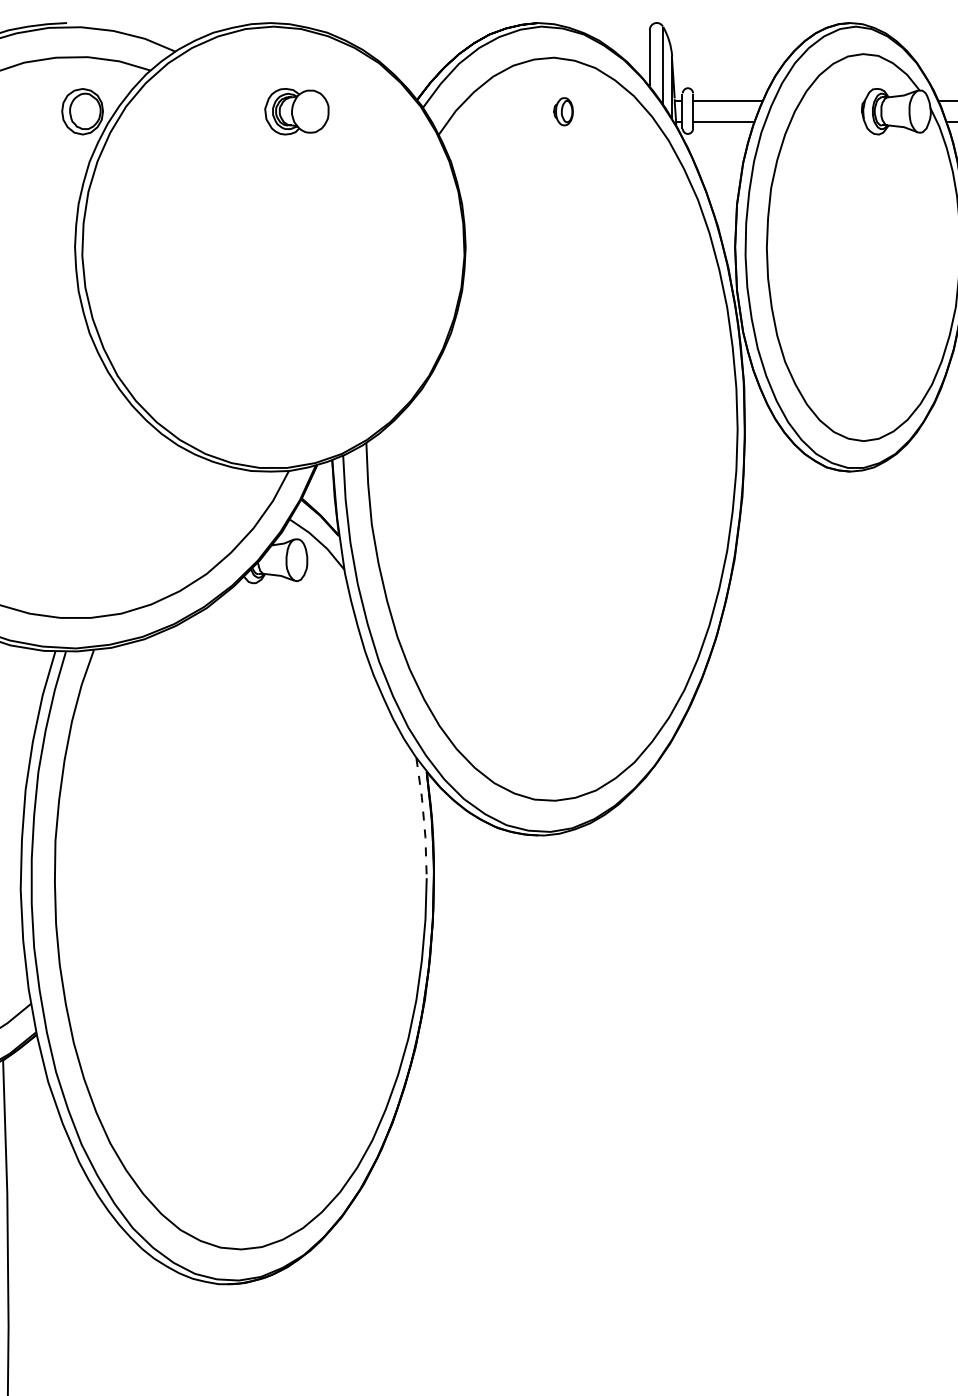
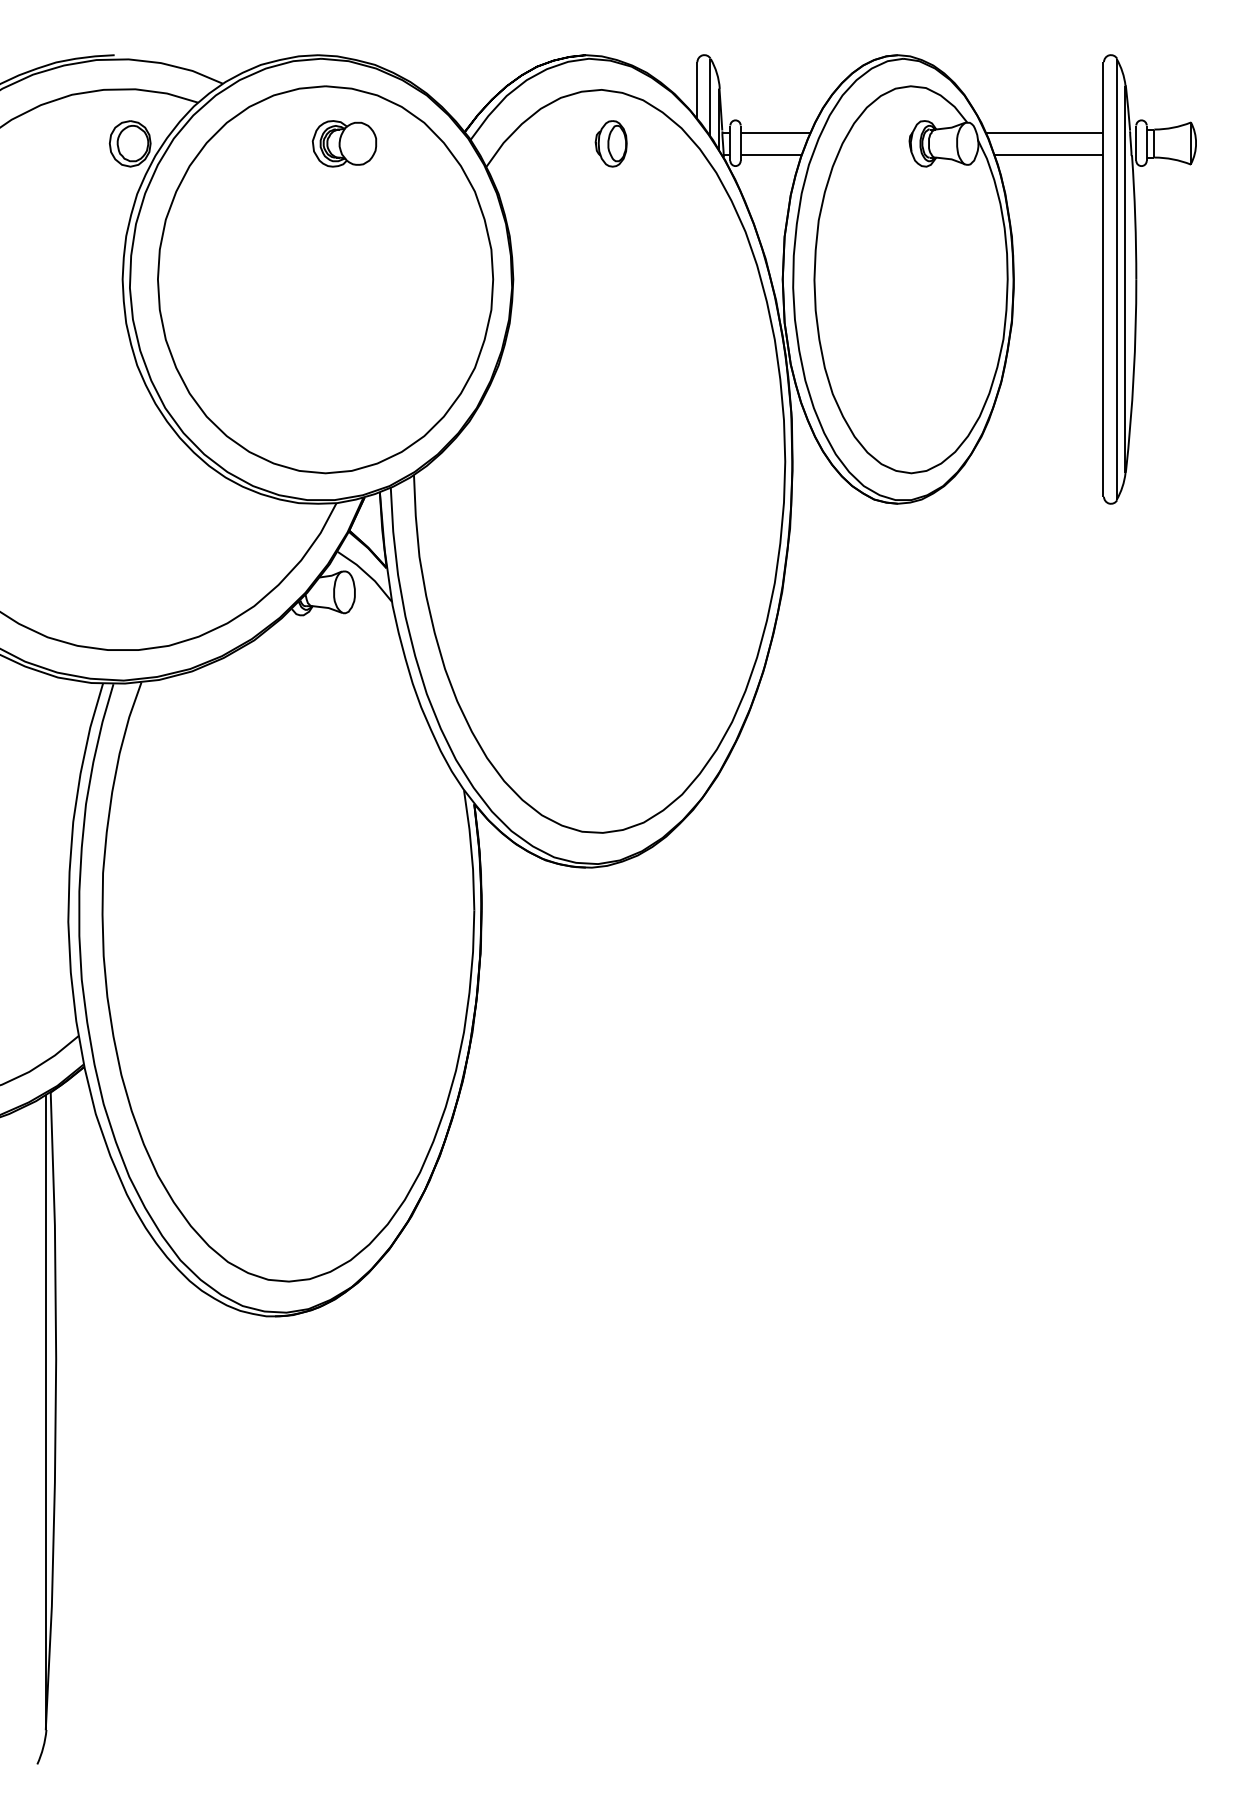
part: (562, 111) -> (610, 143), size x1.67
part: (277, 247) -> (325, 279), added
line: (423, 817) -> (471, 849), dashed -> solid

